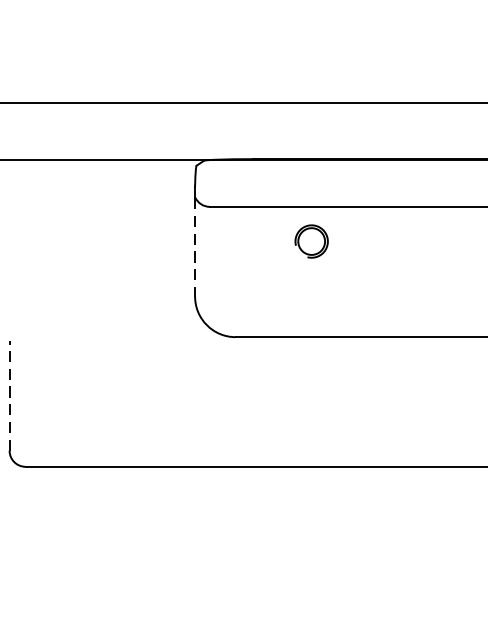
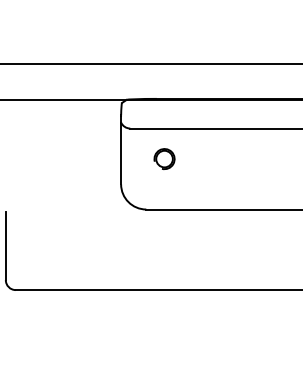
part: (311, 240) -> (164, 158), moved
line: (195, 247) -> (121, 153), dashed -> solid
line: (9, 395) -> (5, 245), dashed -> solid

